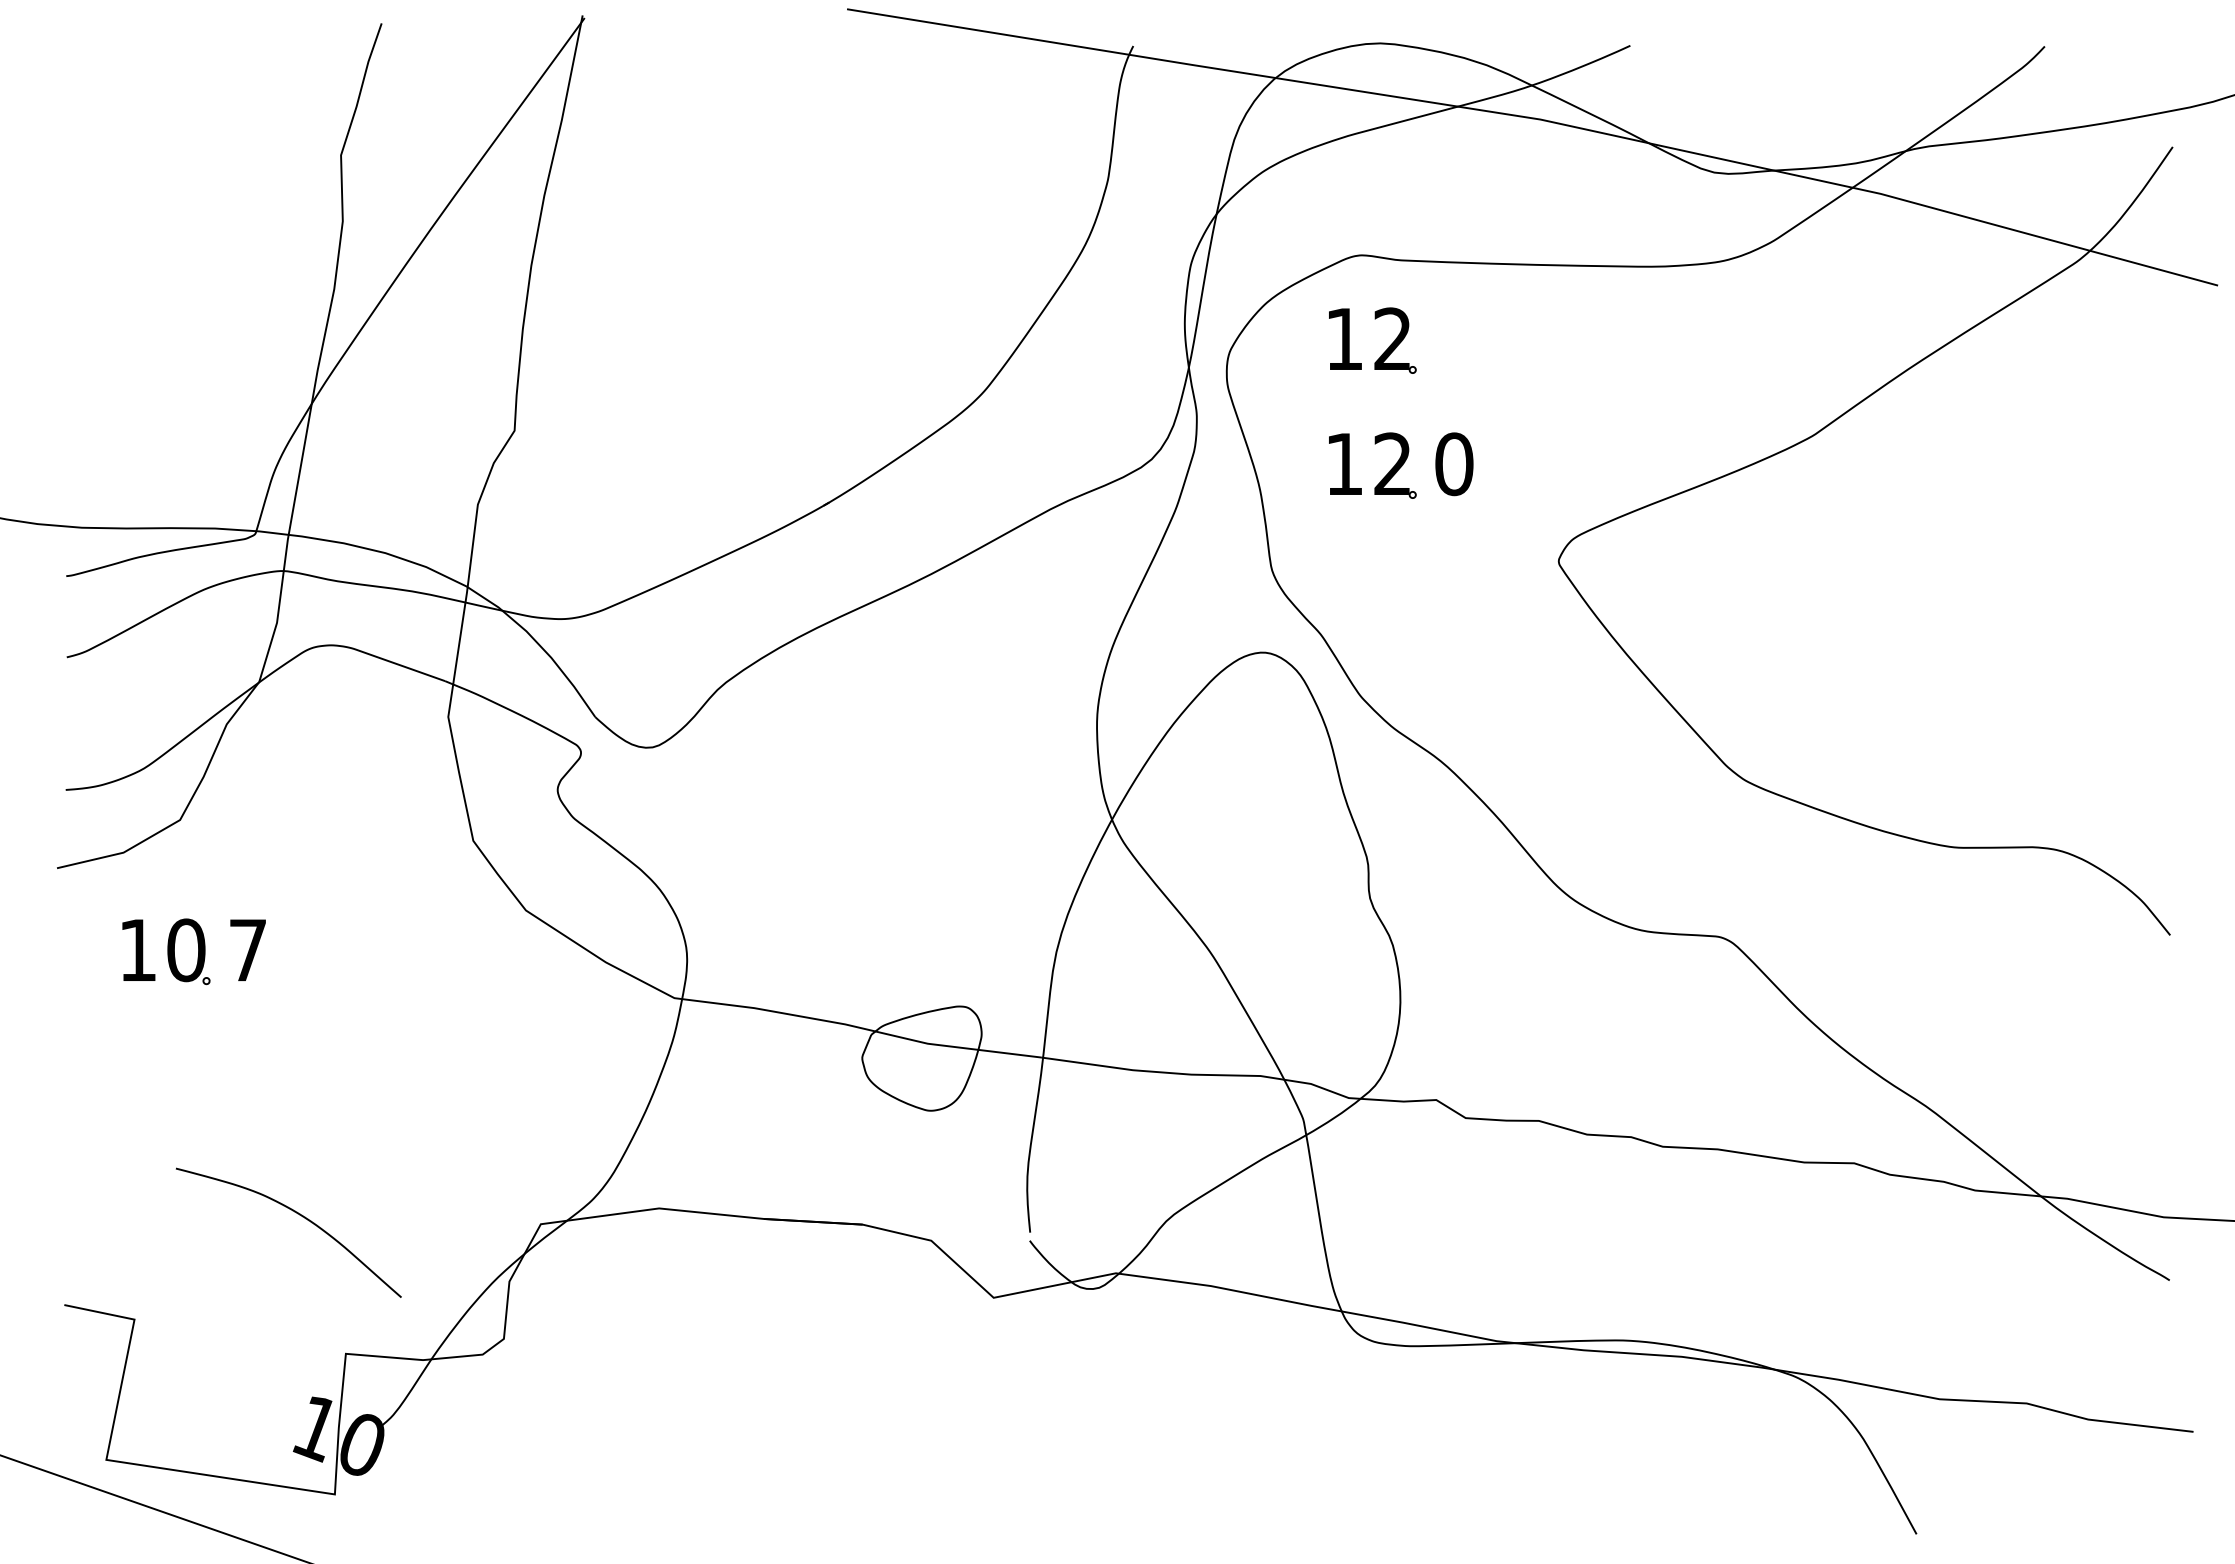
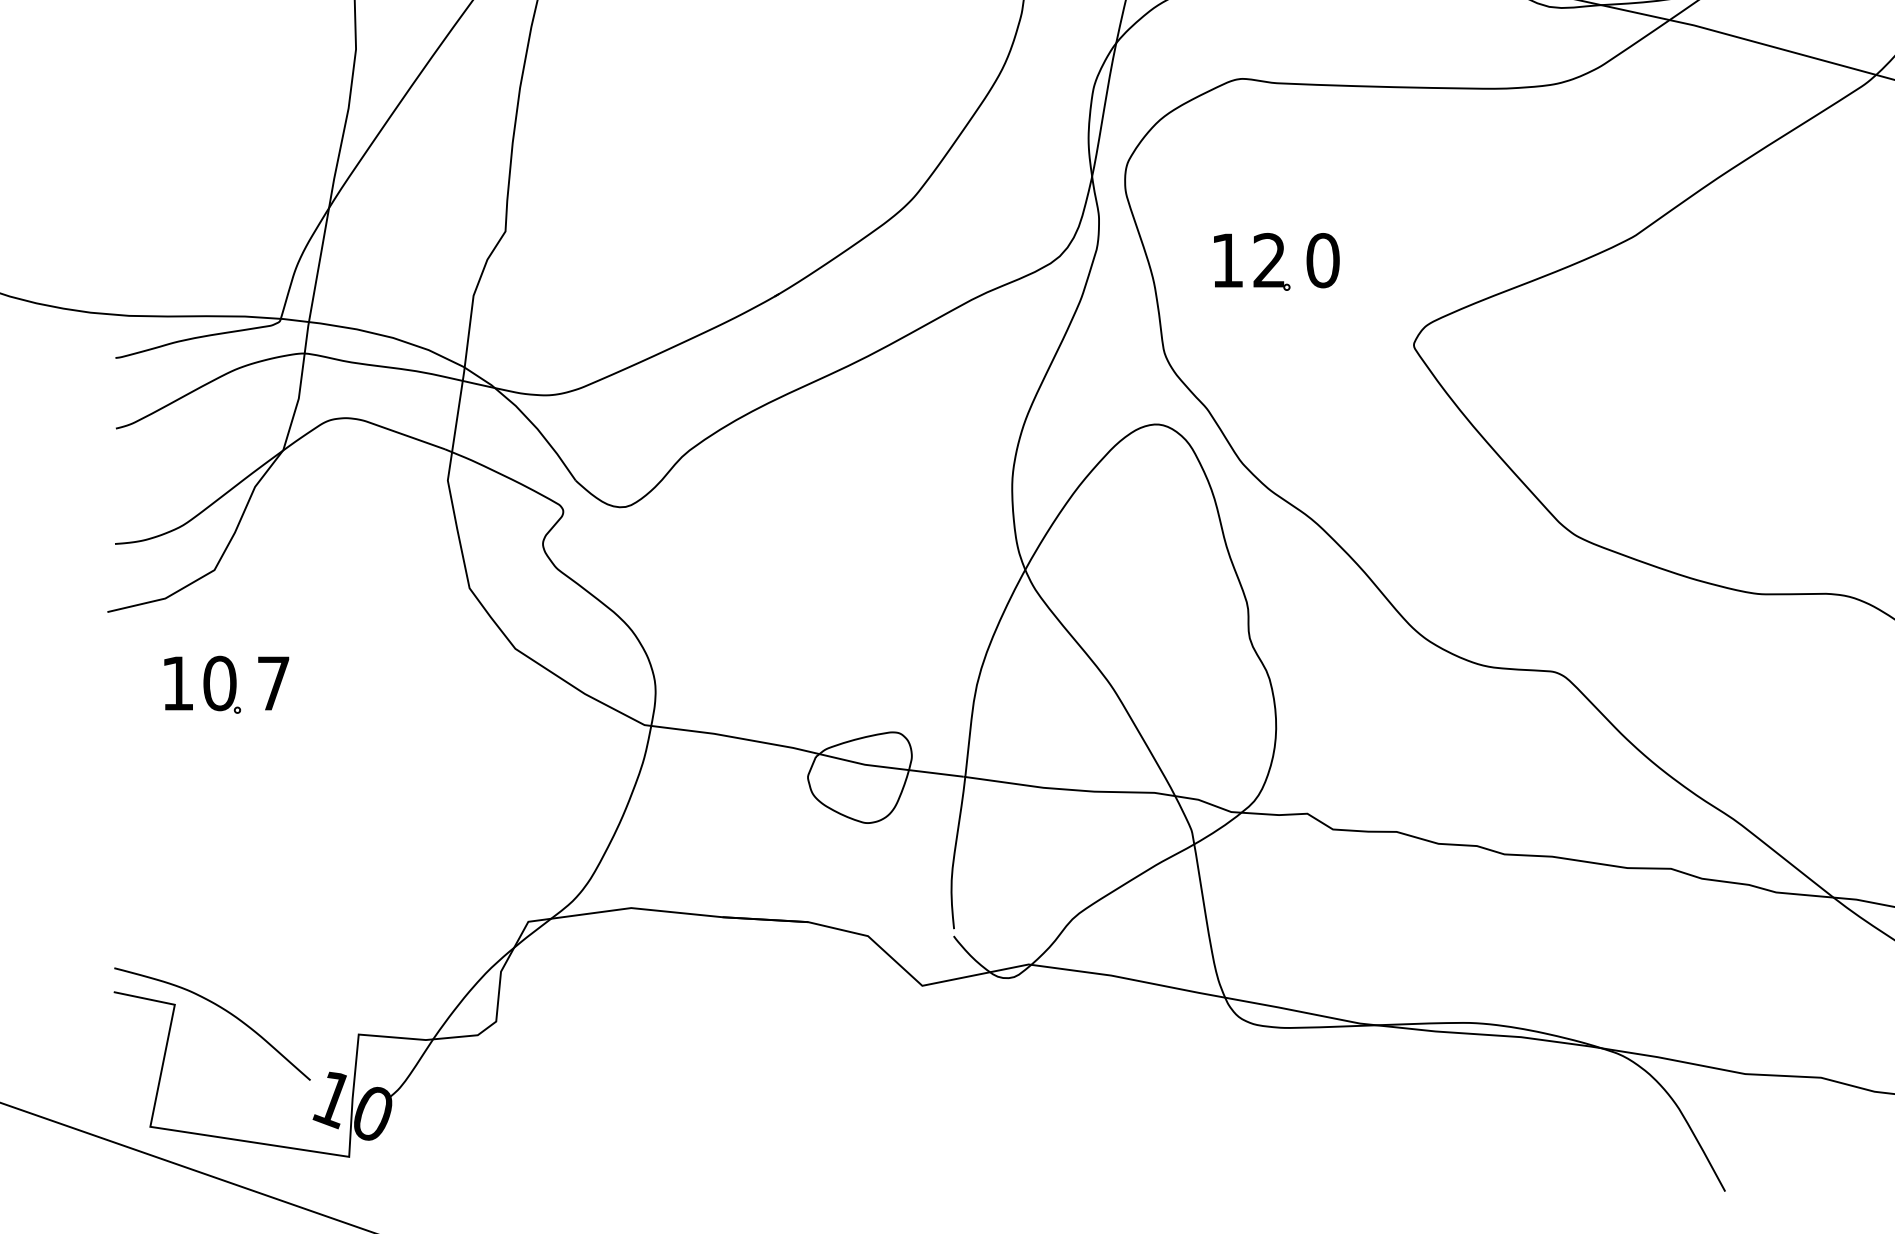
part: (1384, 351) -> (1262, 162), removed
curve: (297, 1214) -> (220, 1008), moved

